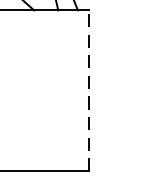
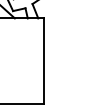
line: (89, 91) -> (44, 61), dashed -> solid

